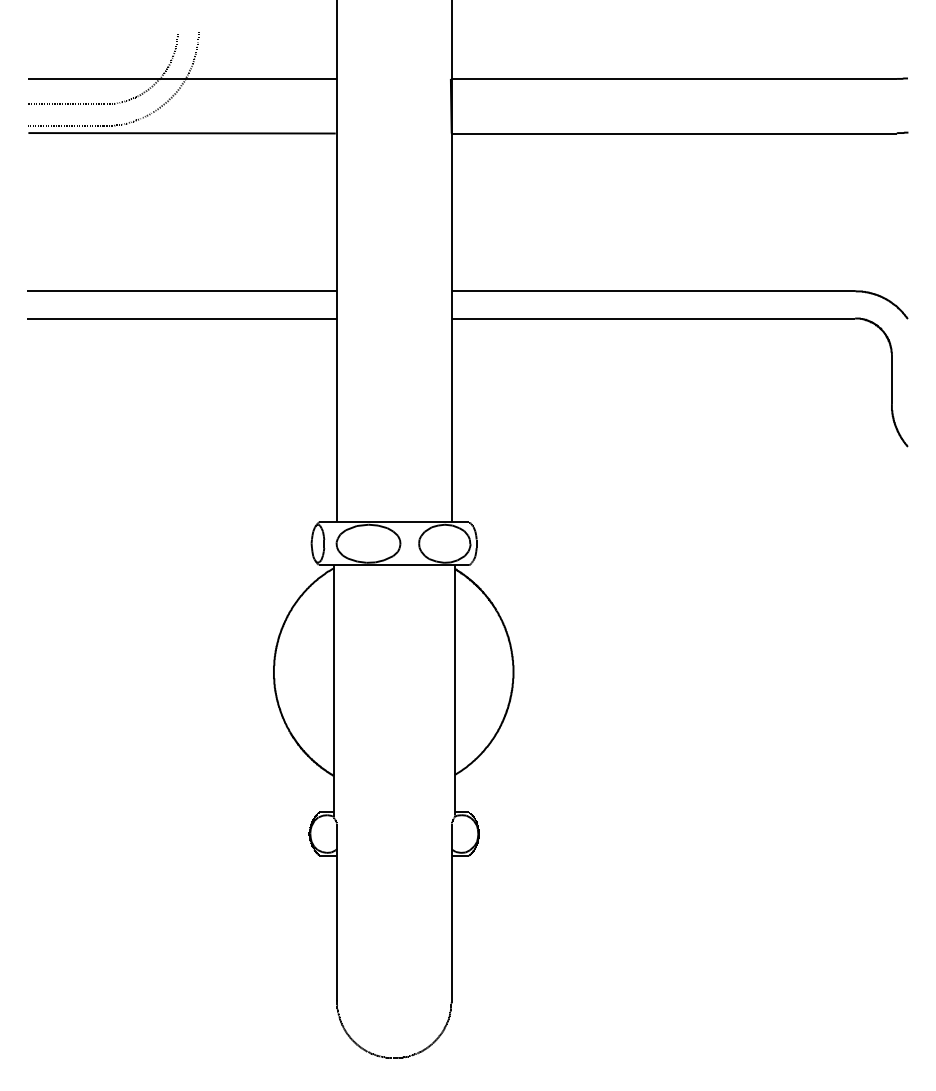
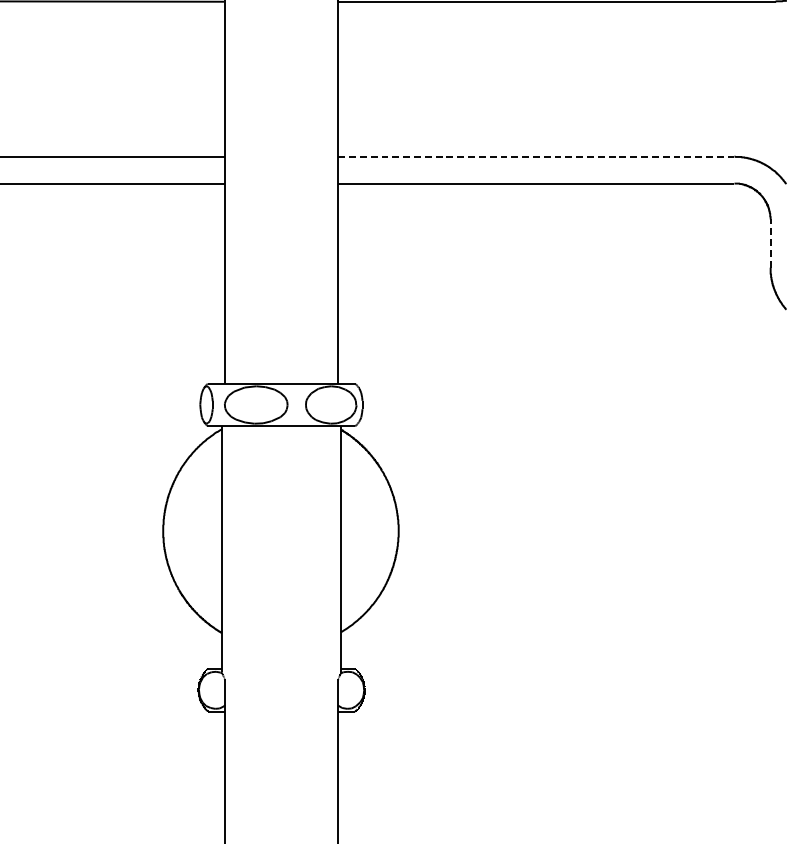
line: (653, 291) -> (536, 157), solid -> dashed
line: (891, 379) -> (770, 243), solid -> dashed

